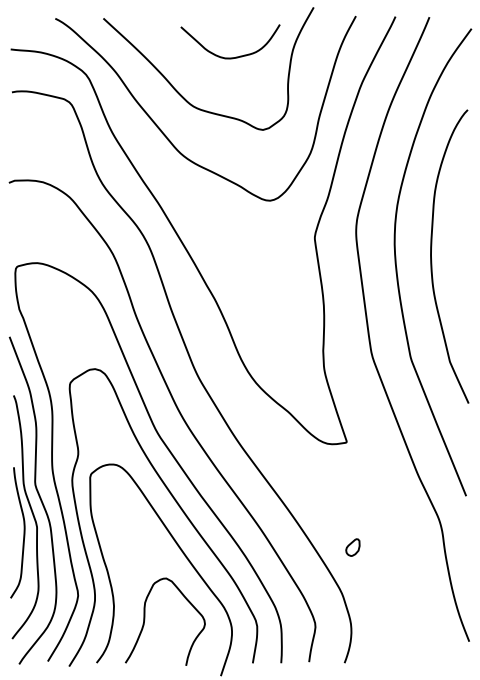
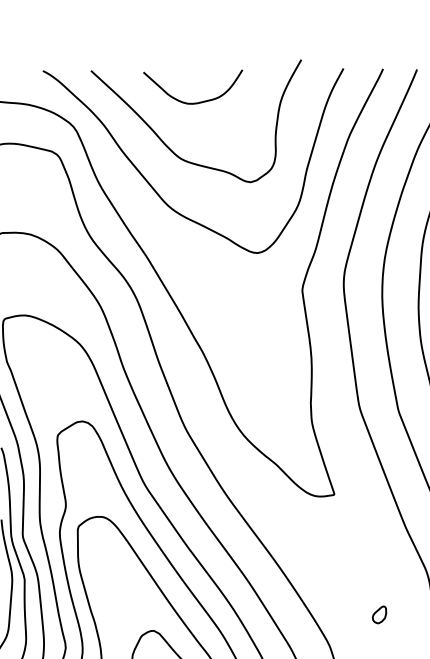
curve: (230, 57) -> (193, 102), moved
part: (352, 547) -> (379, 614), moved

